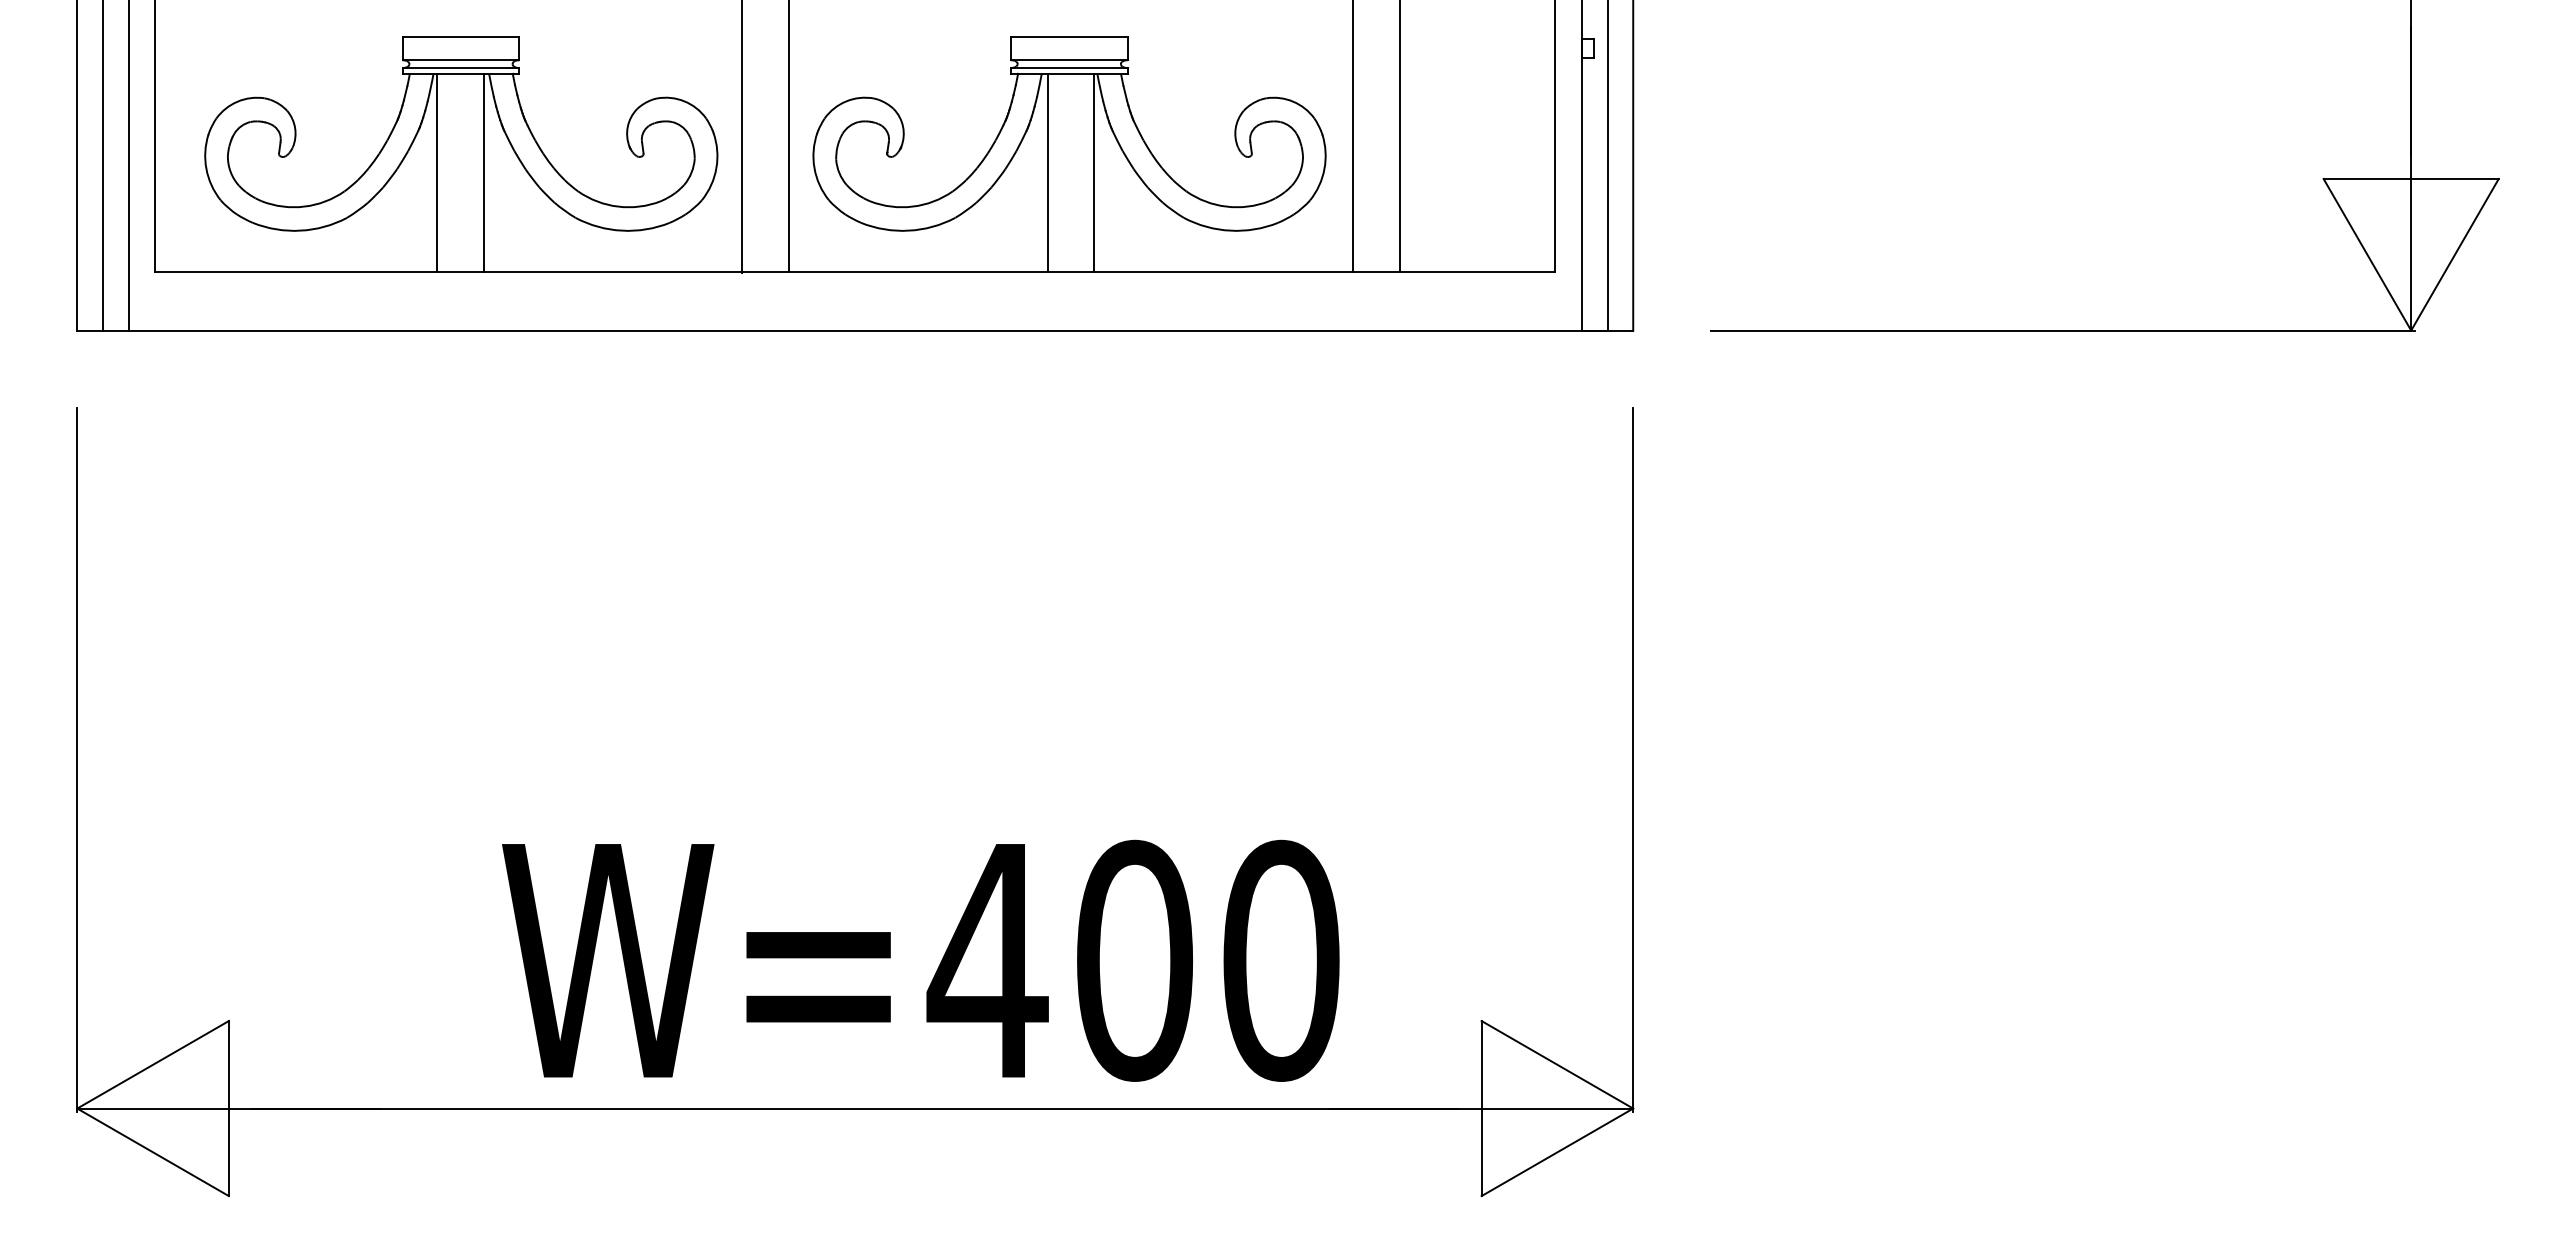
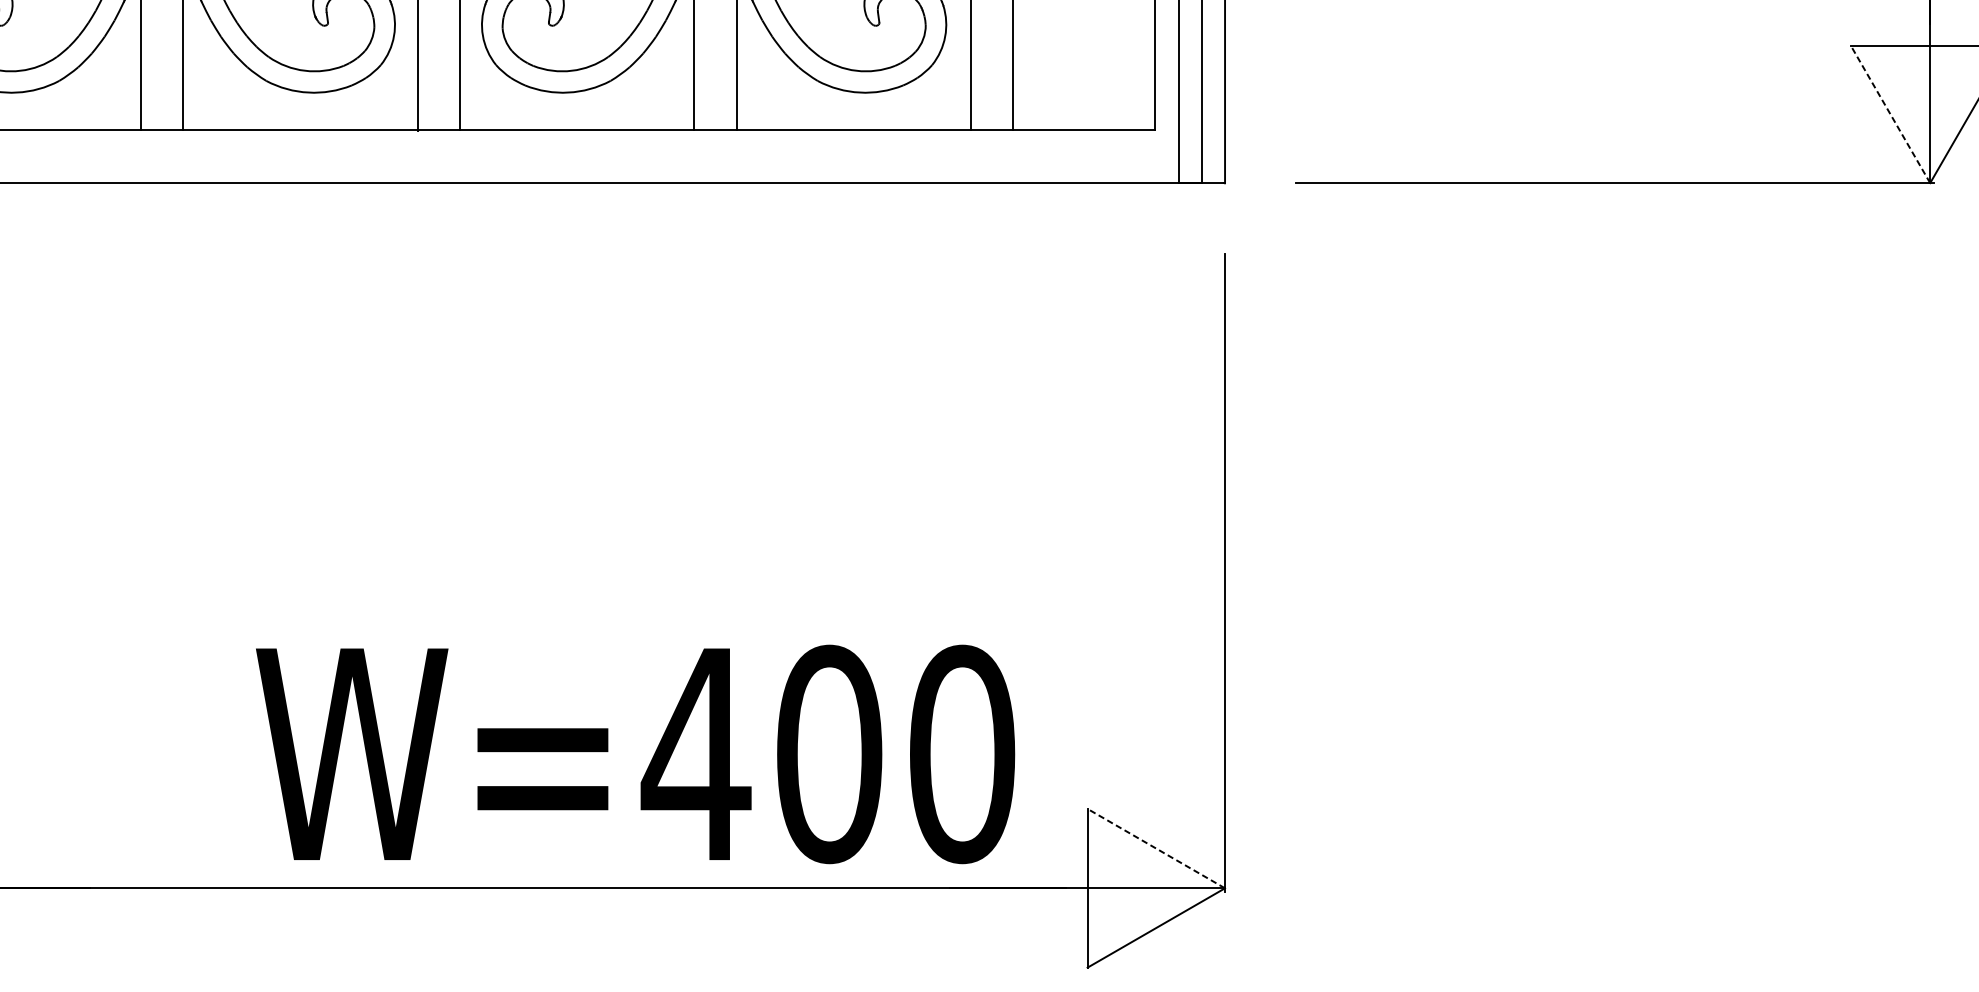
line: (2367, 254) -> (1890, 114), solid -> dashed
text: (920, 960) -> (635, 754), moved
line: (1557, 1064) -> (1156, 848), solid -> dashed

